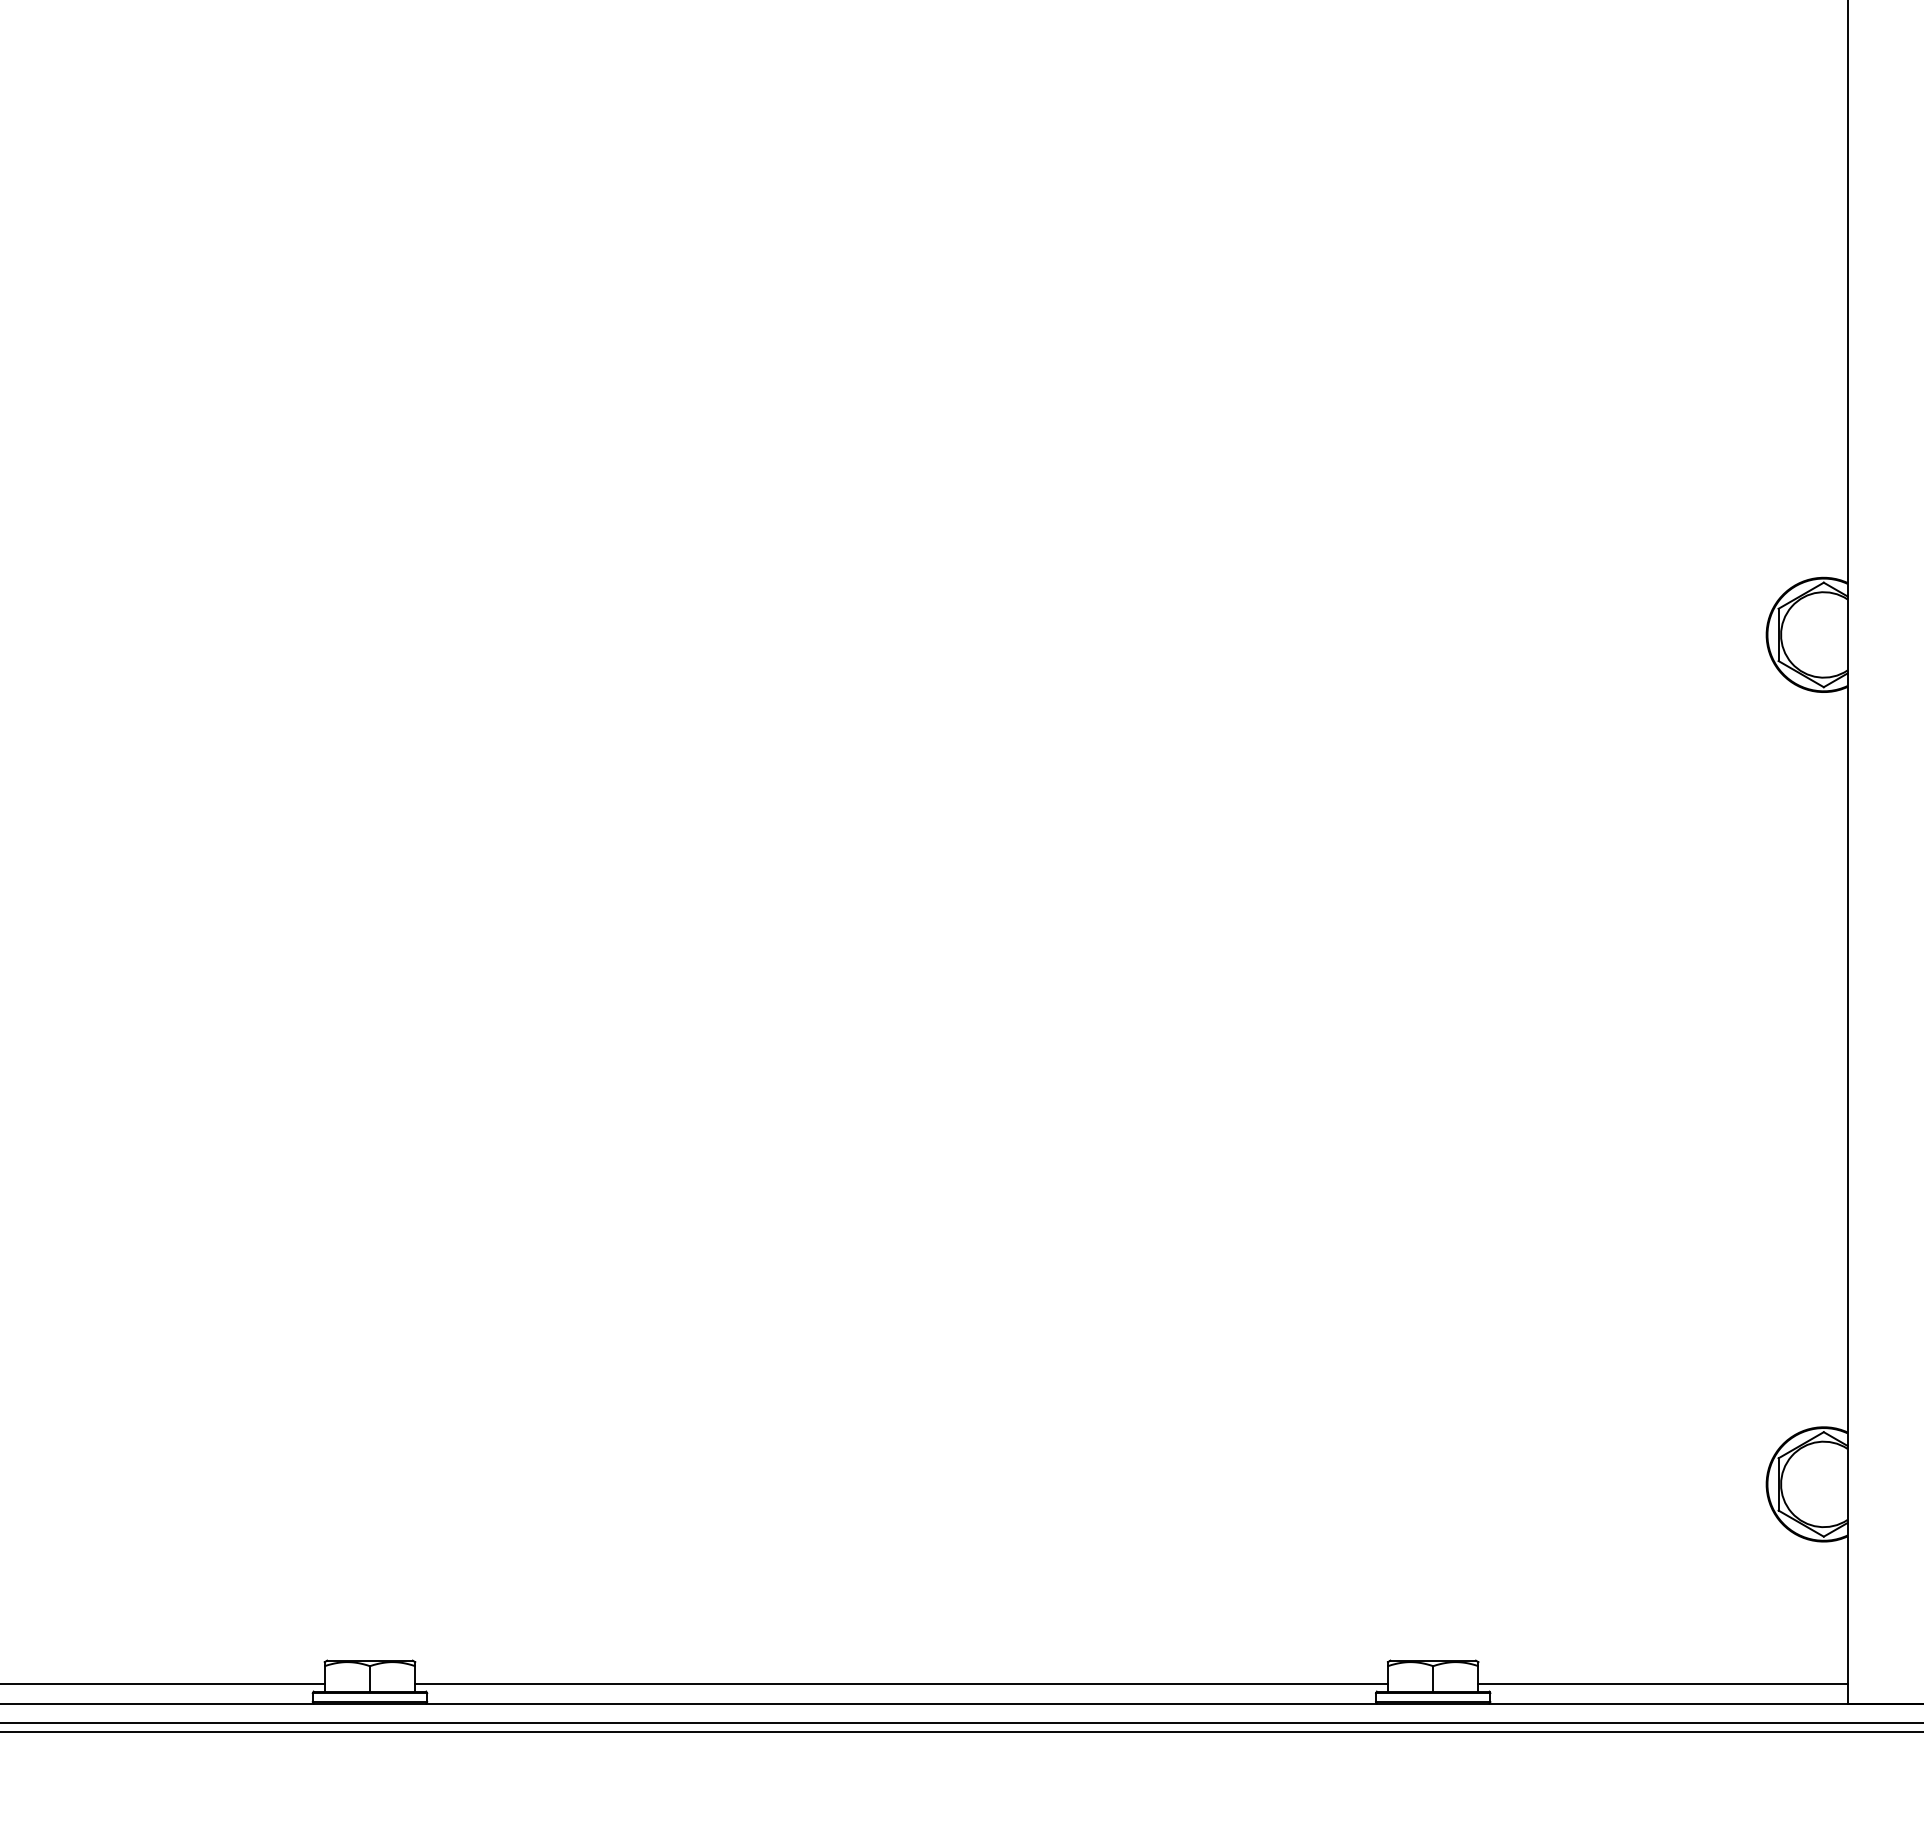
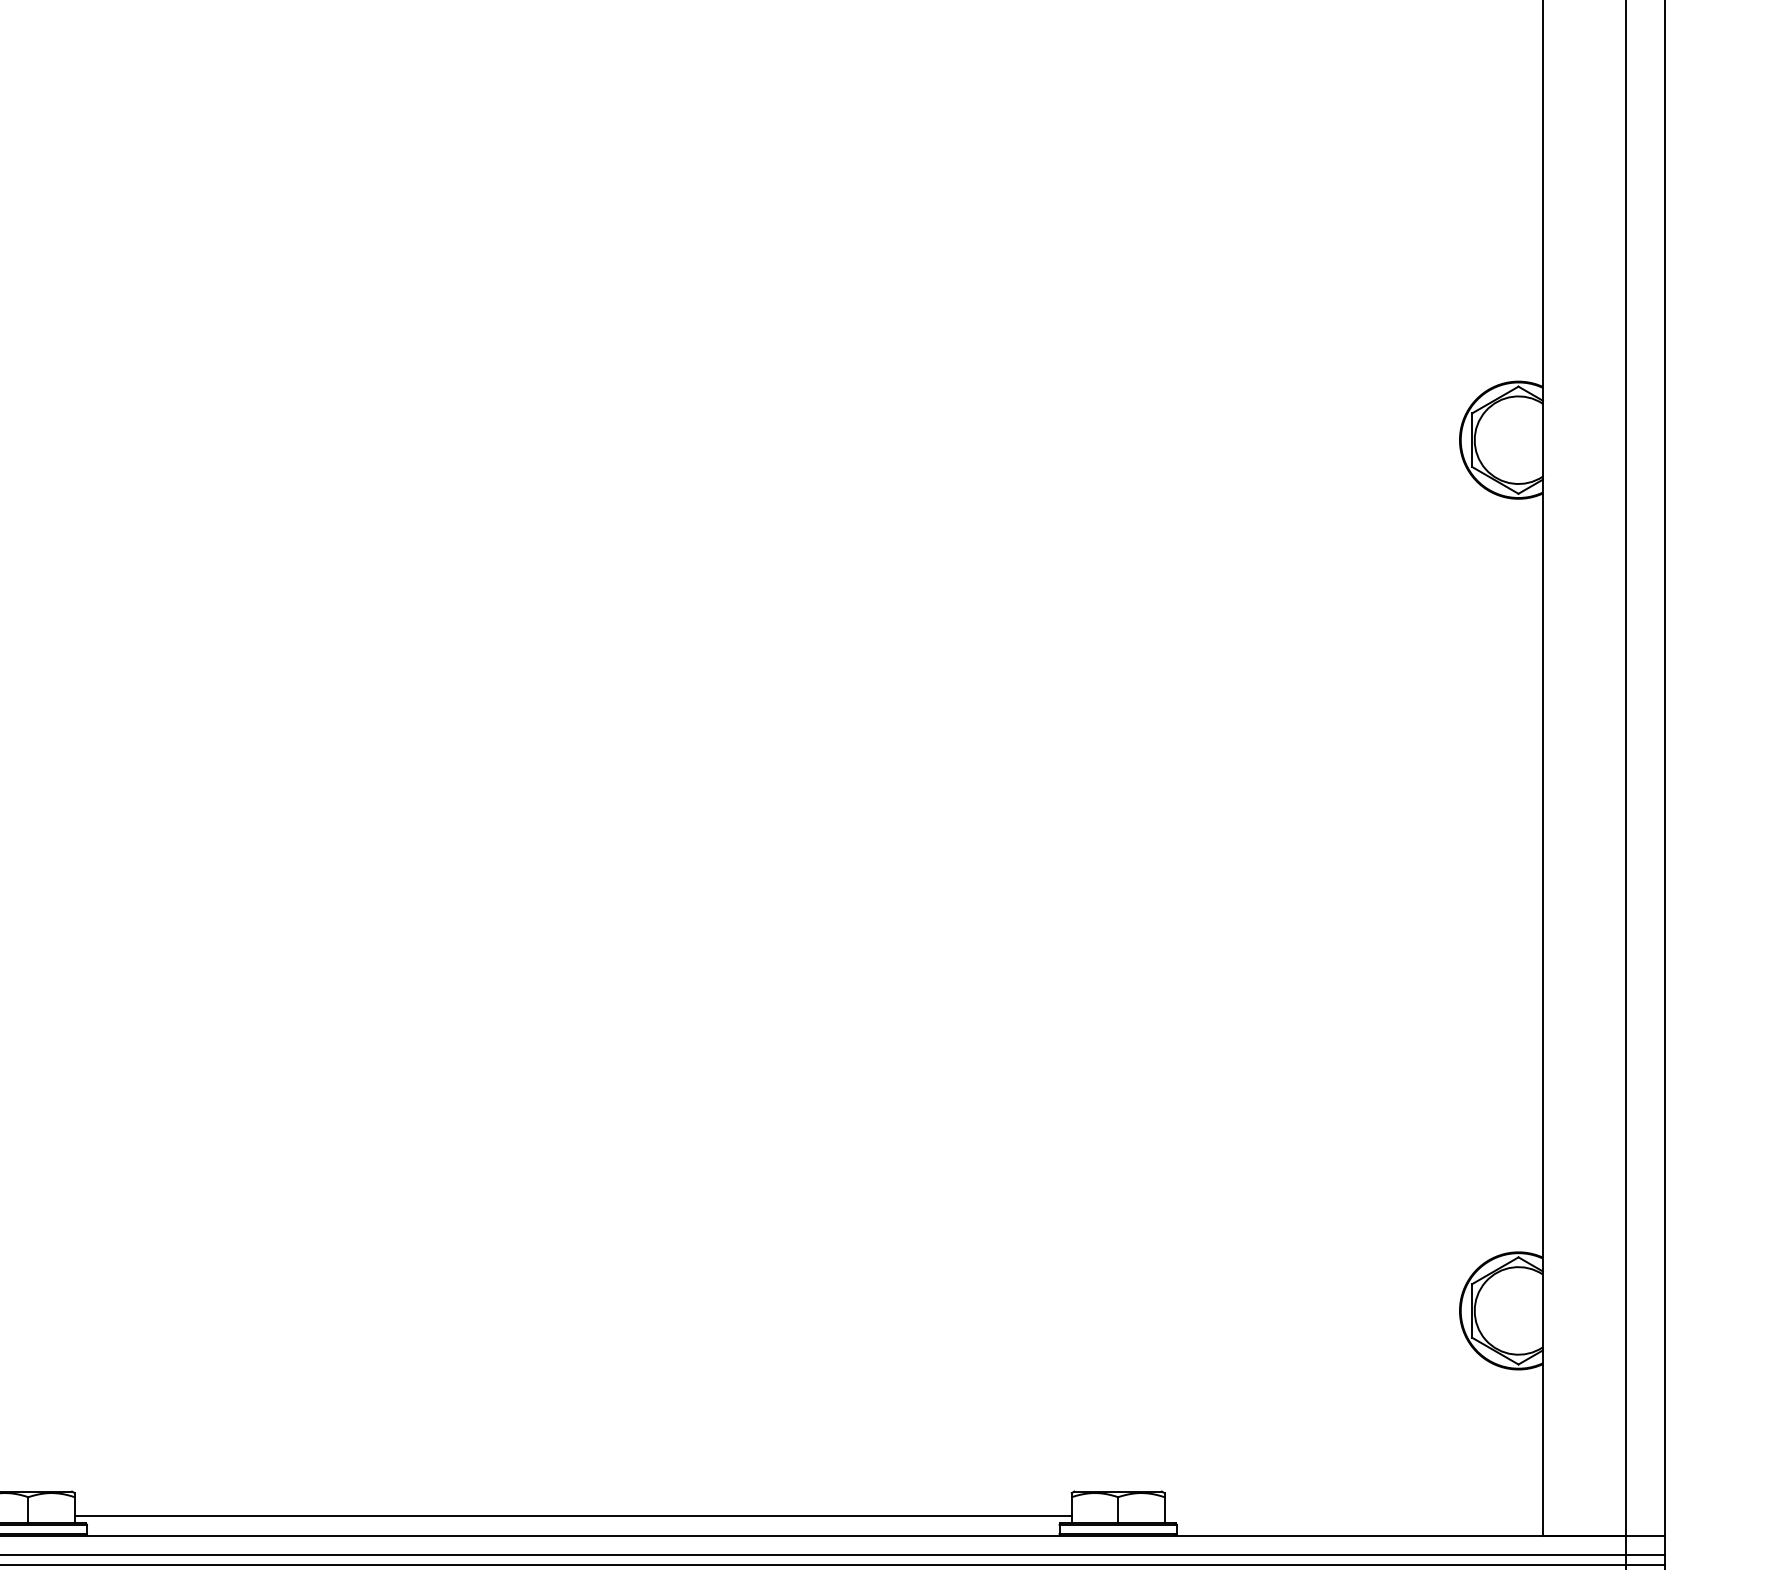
line: (1662, 1684) -> (1353, 1516), removed

